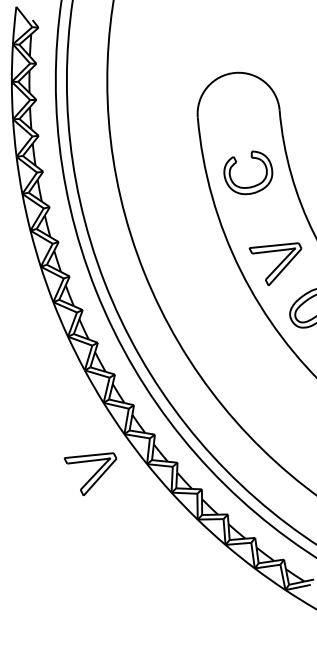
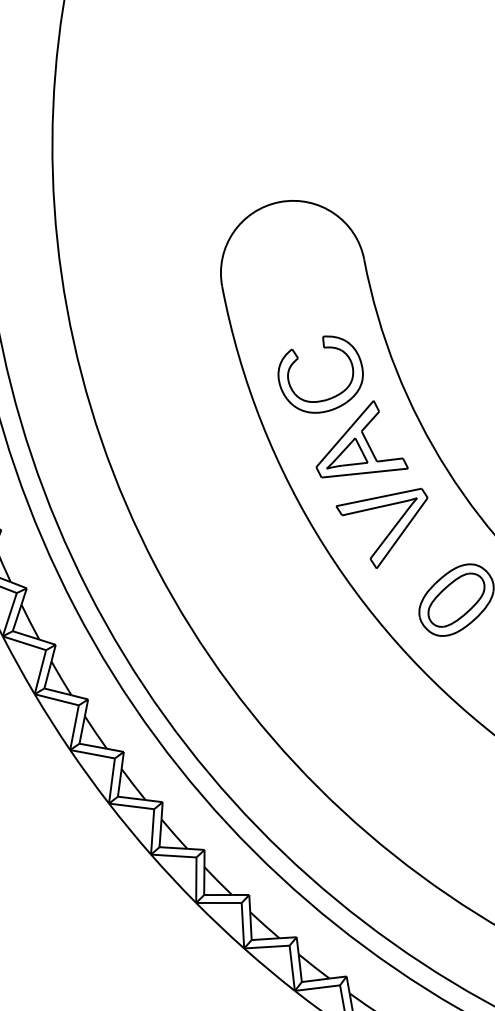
part: (265, 210) -> (357, 437), added
part: (90, 474) -> (98, 931), removed

